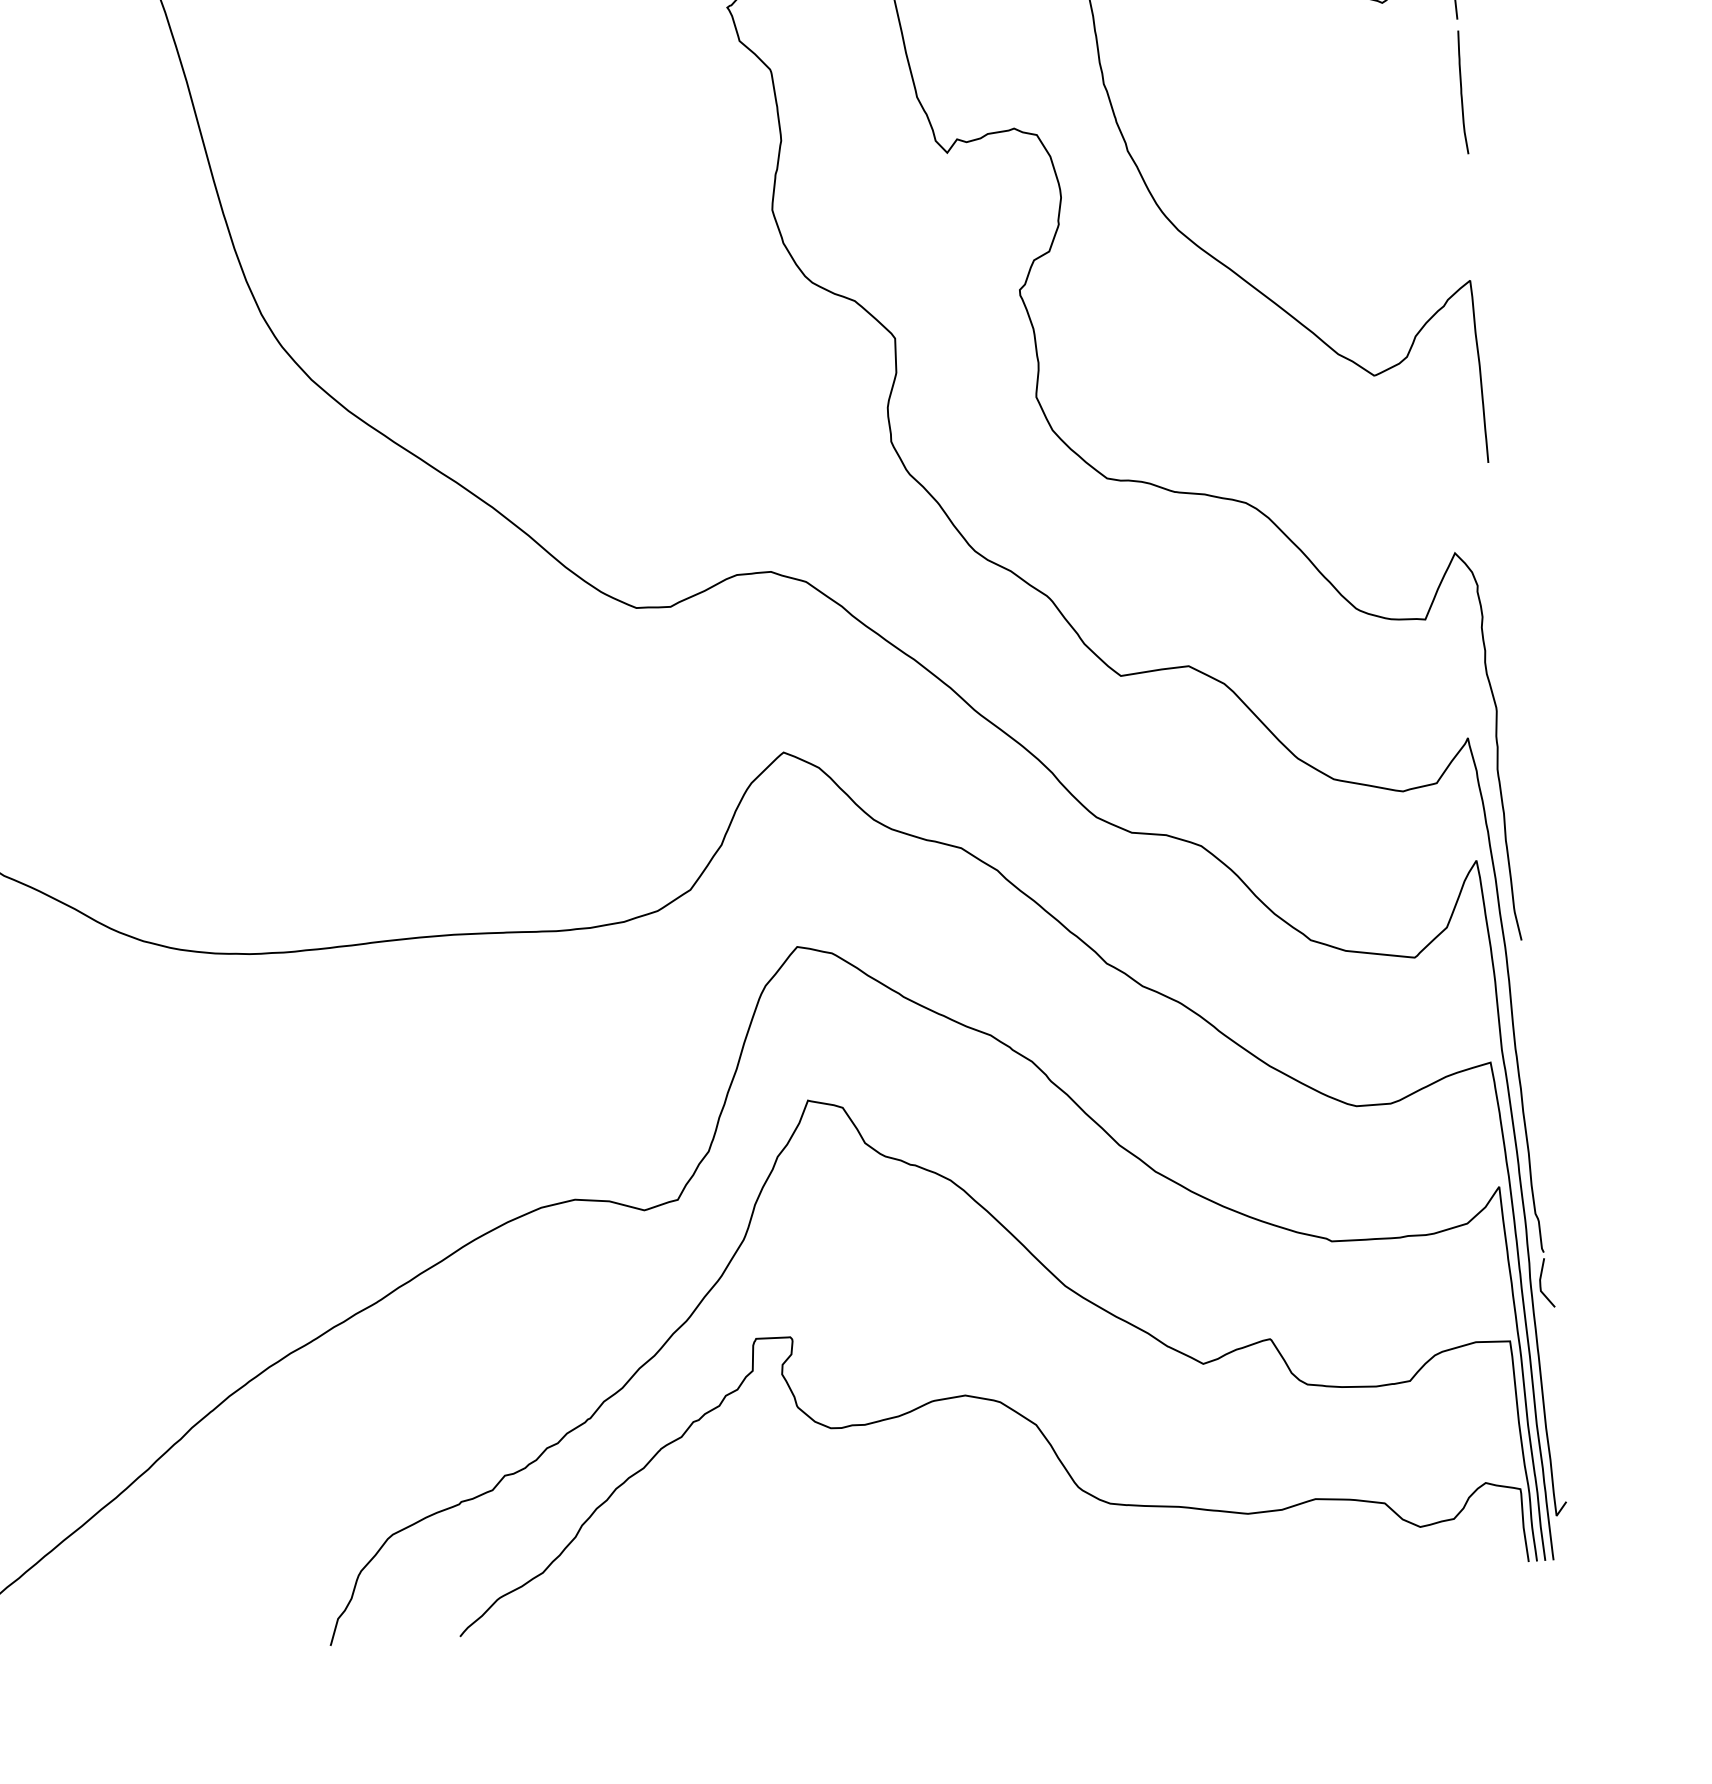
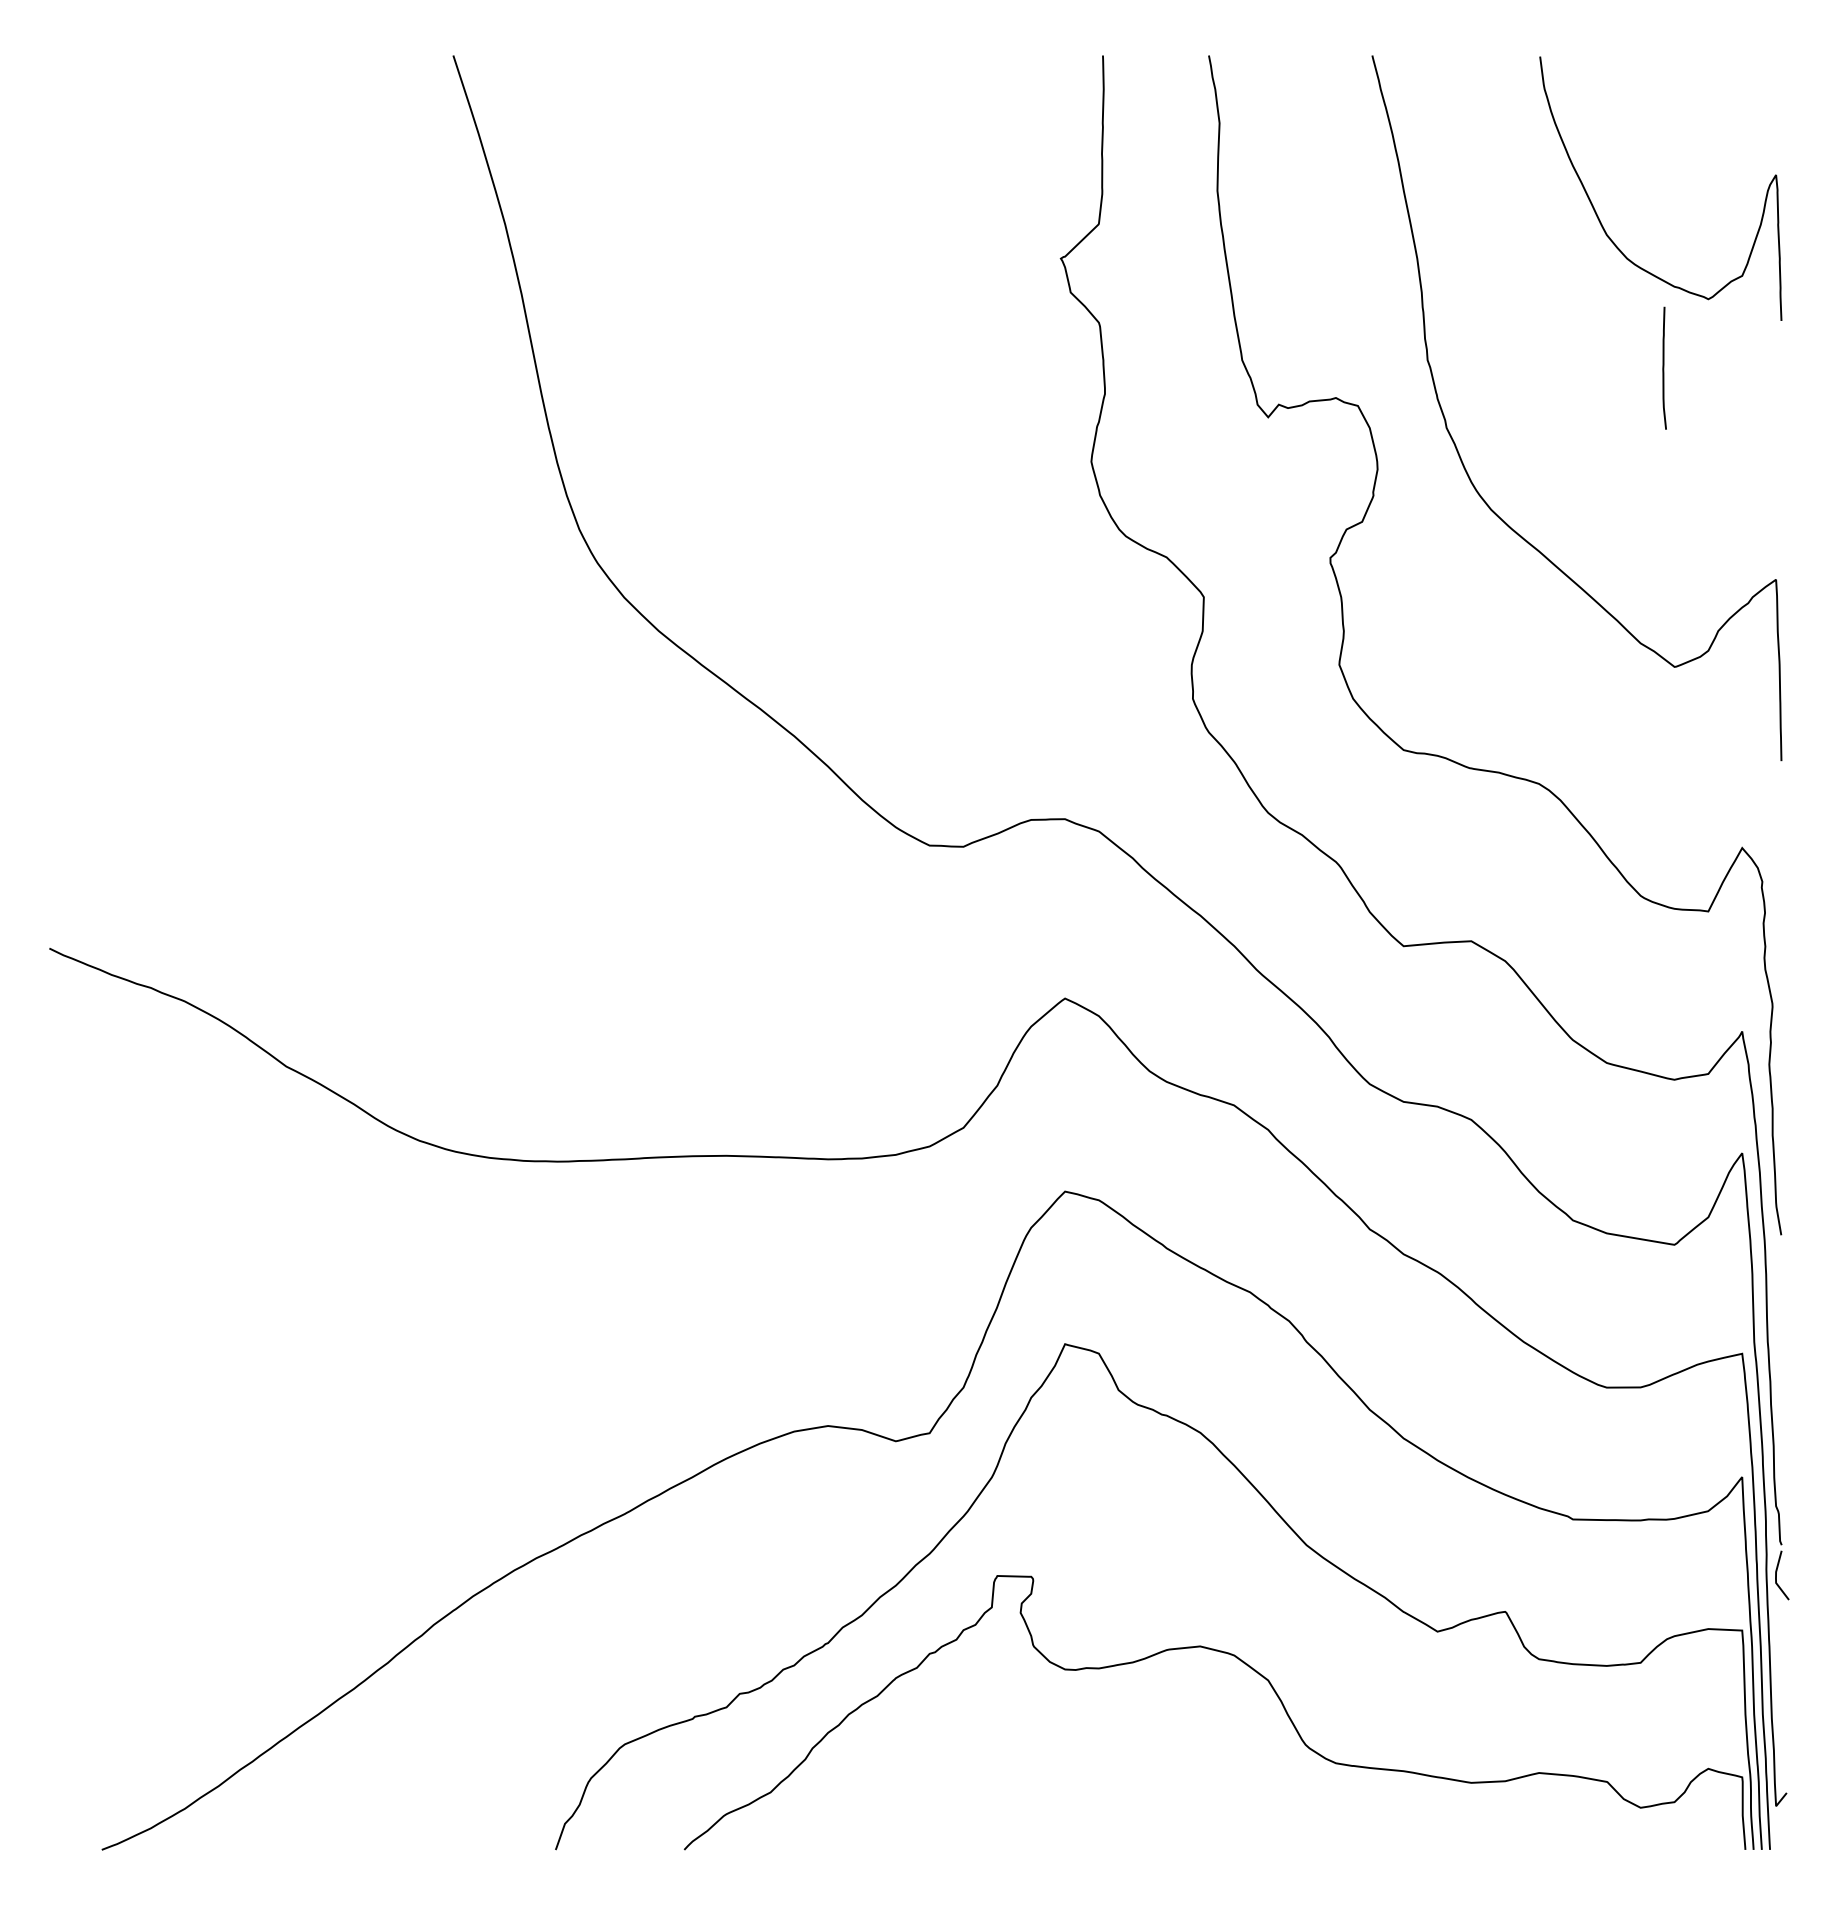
curve: (1462, 91) -> (1664, 367), moved

